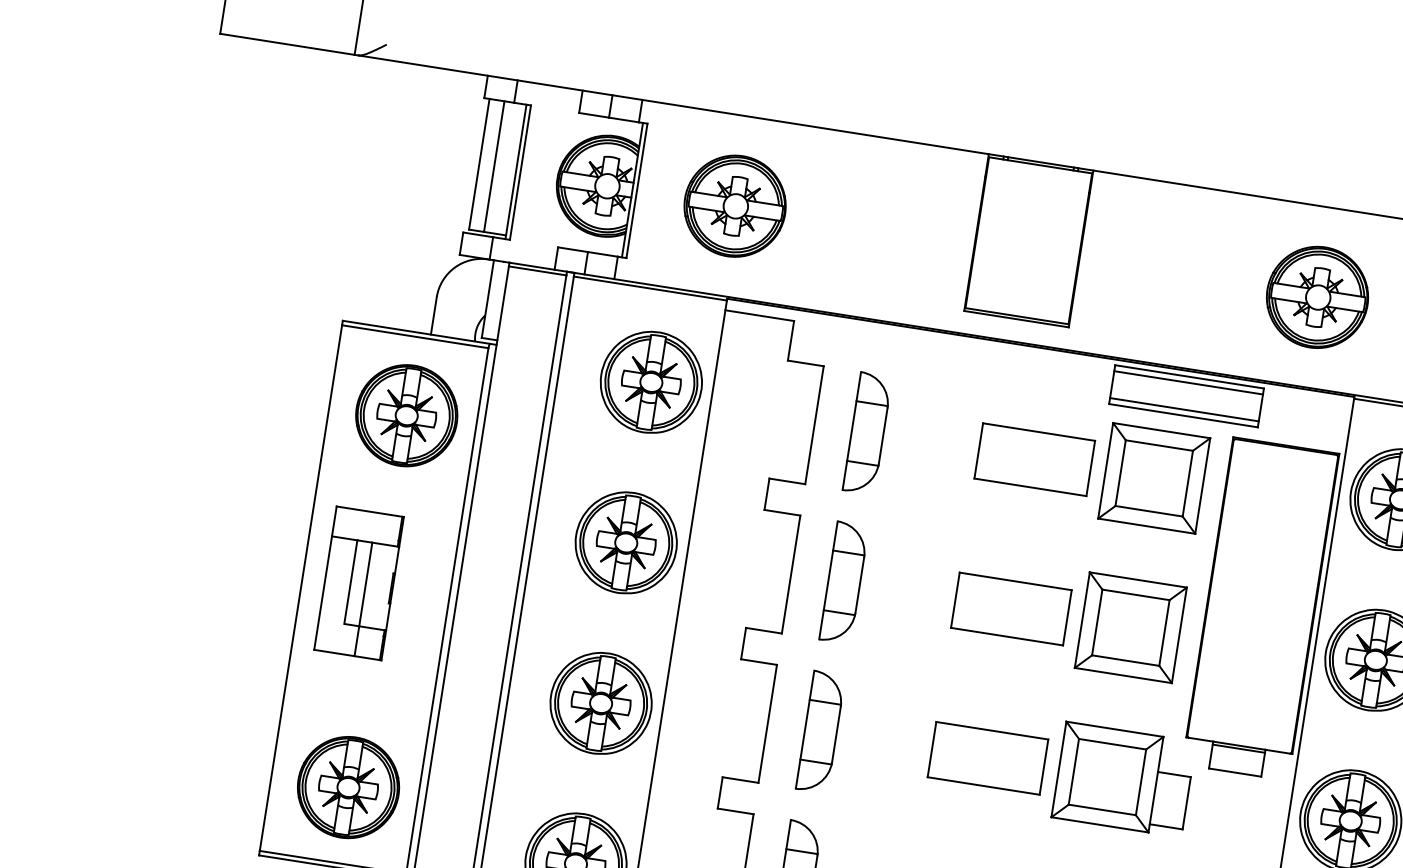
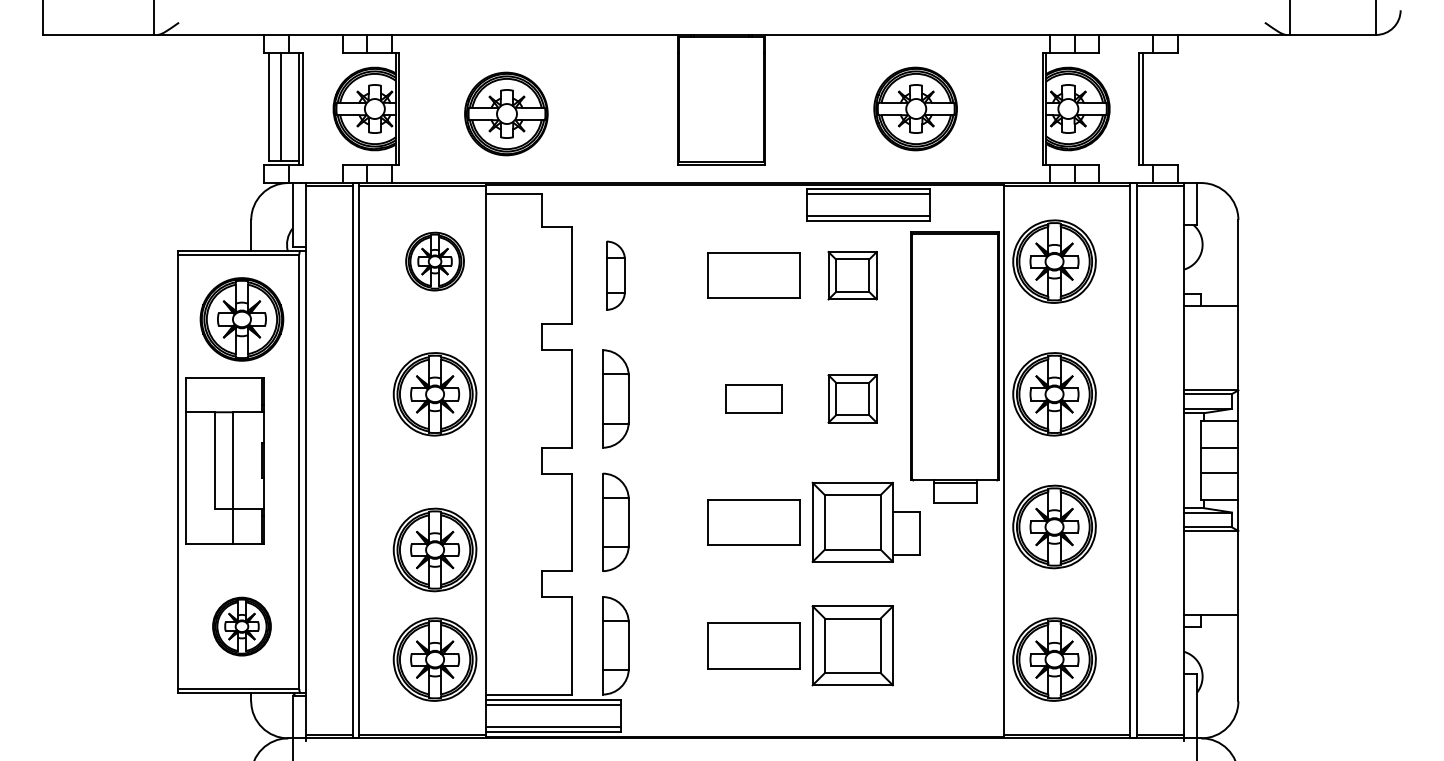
part: (735, 205) -> (506, 113), moved
part: (1317, 296) -> (915, 108), moved
part: (650, 382) -> (434, 261), size x0.7
part: (867, 433) -> (615, 275), size x0.7
part: (1153, 478) -> (852, 275), size x0.6
part: (358, 583) -> (224, 460), size x1.4
part: (1010, 608) -> (753, 398), size x0.6
part: (1130, 627) -> (852, 398), size x0.6
part: (600, 702) -> (434, 549), moved
part: (347, 787) -> (241, 626), size x0.7

